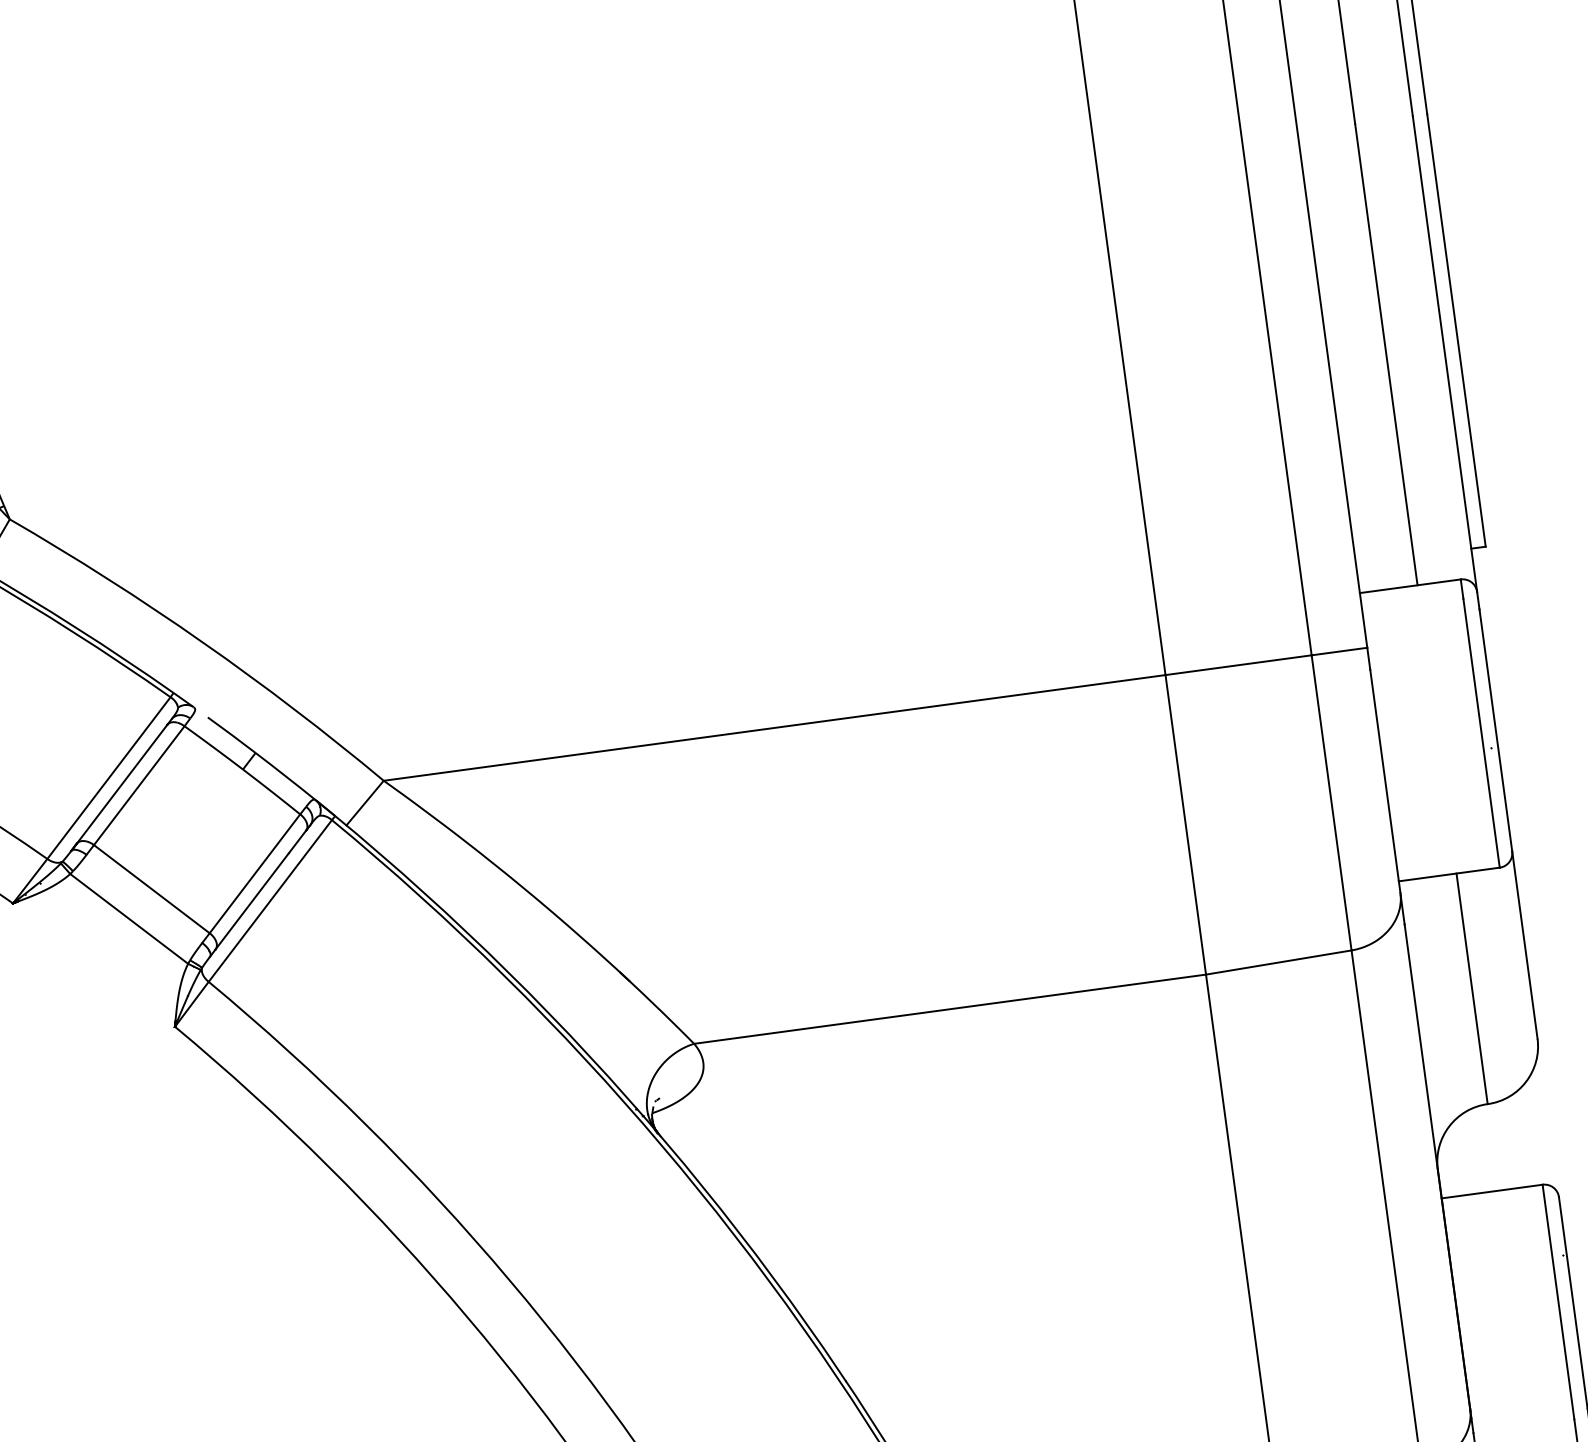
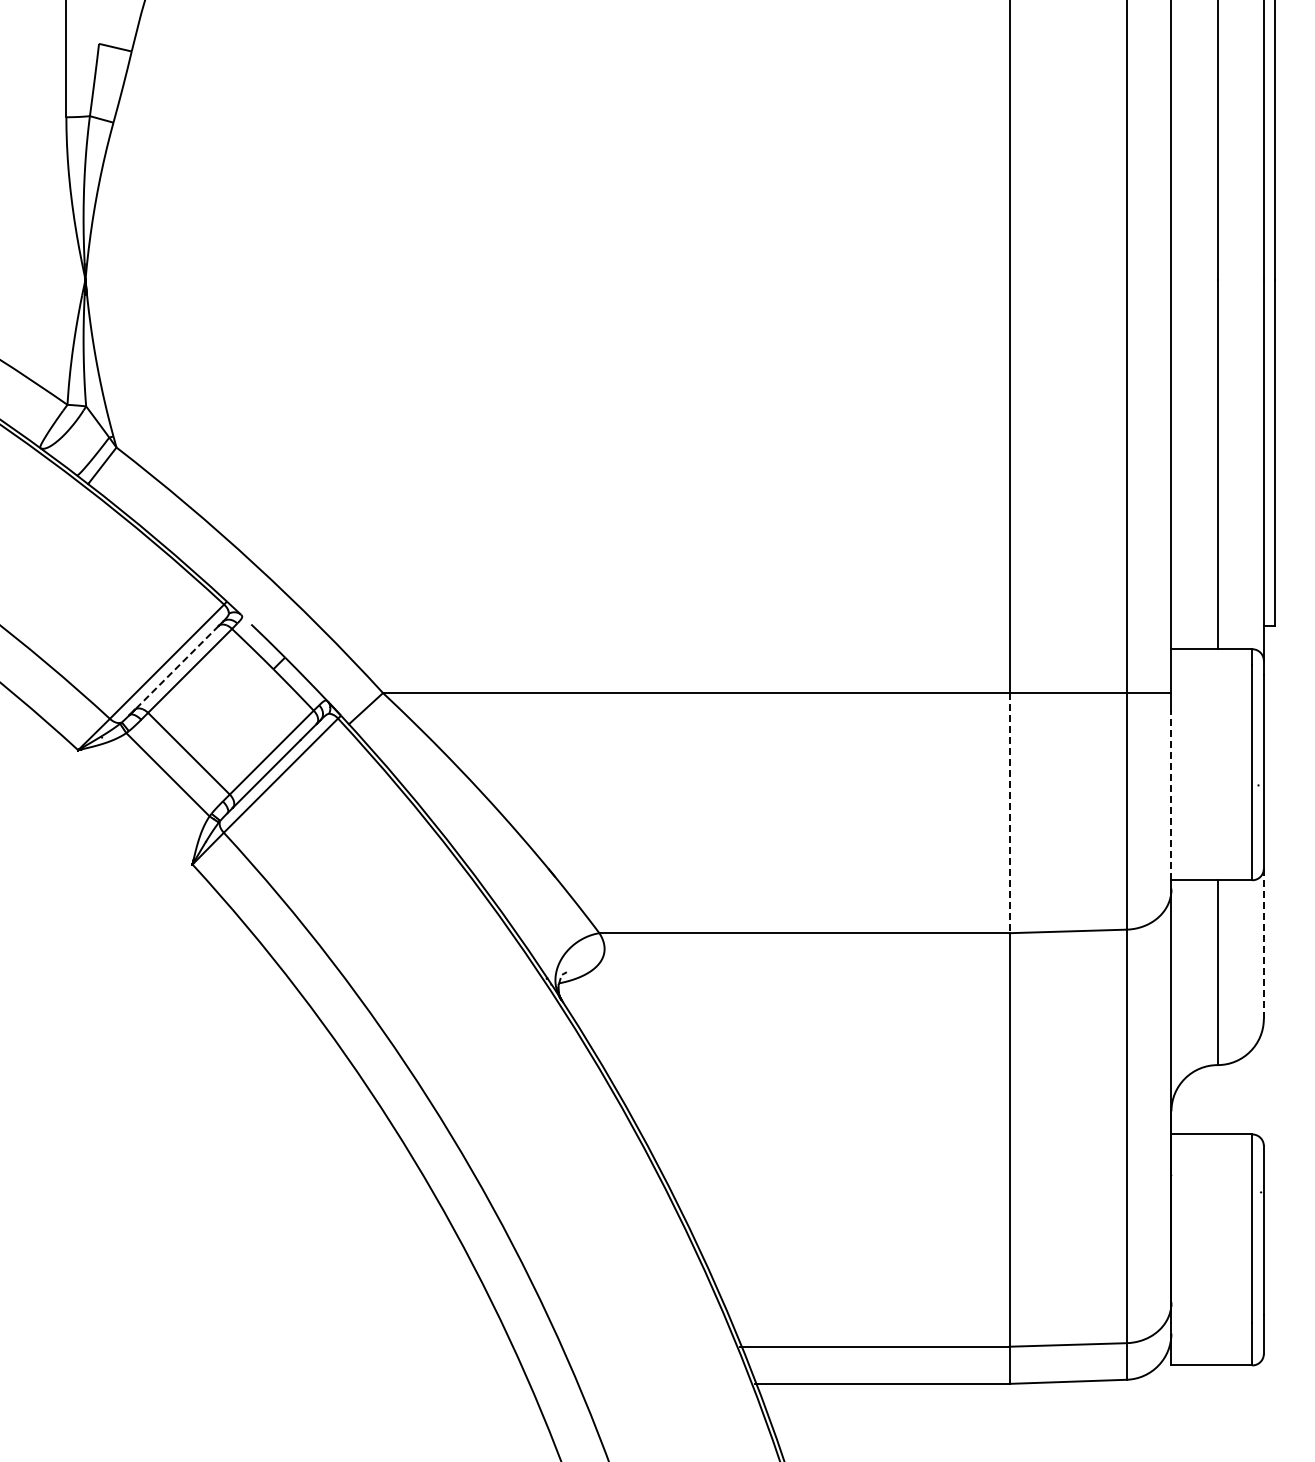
line: (1384, 775) -> (1171, 795), solid -> dashed
line: (121, 784) -> (176, 668), solid -> dashed
line: (1185, 825) -> (1009, 813), solid -> dashed
line: (1524, 945) -> (1263, 944), solid -> dashed

